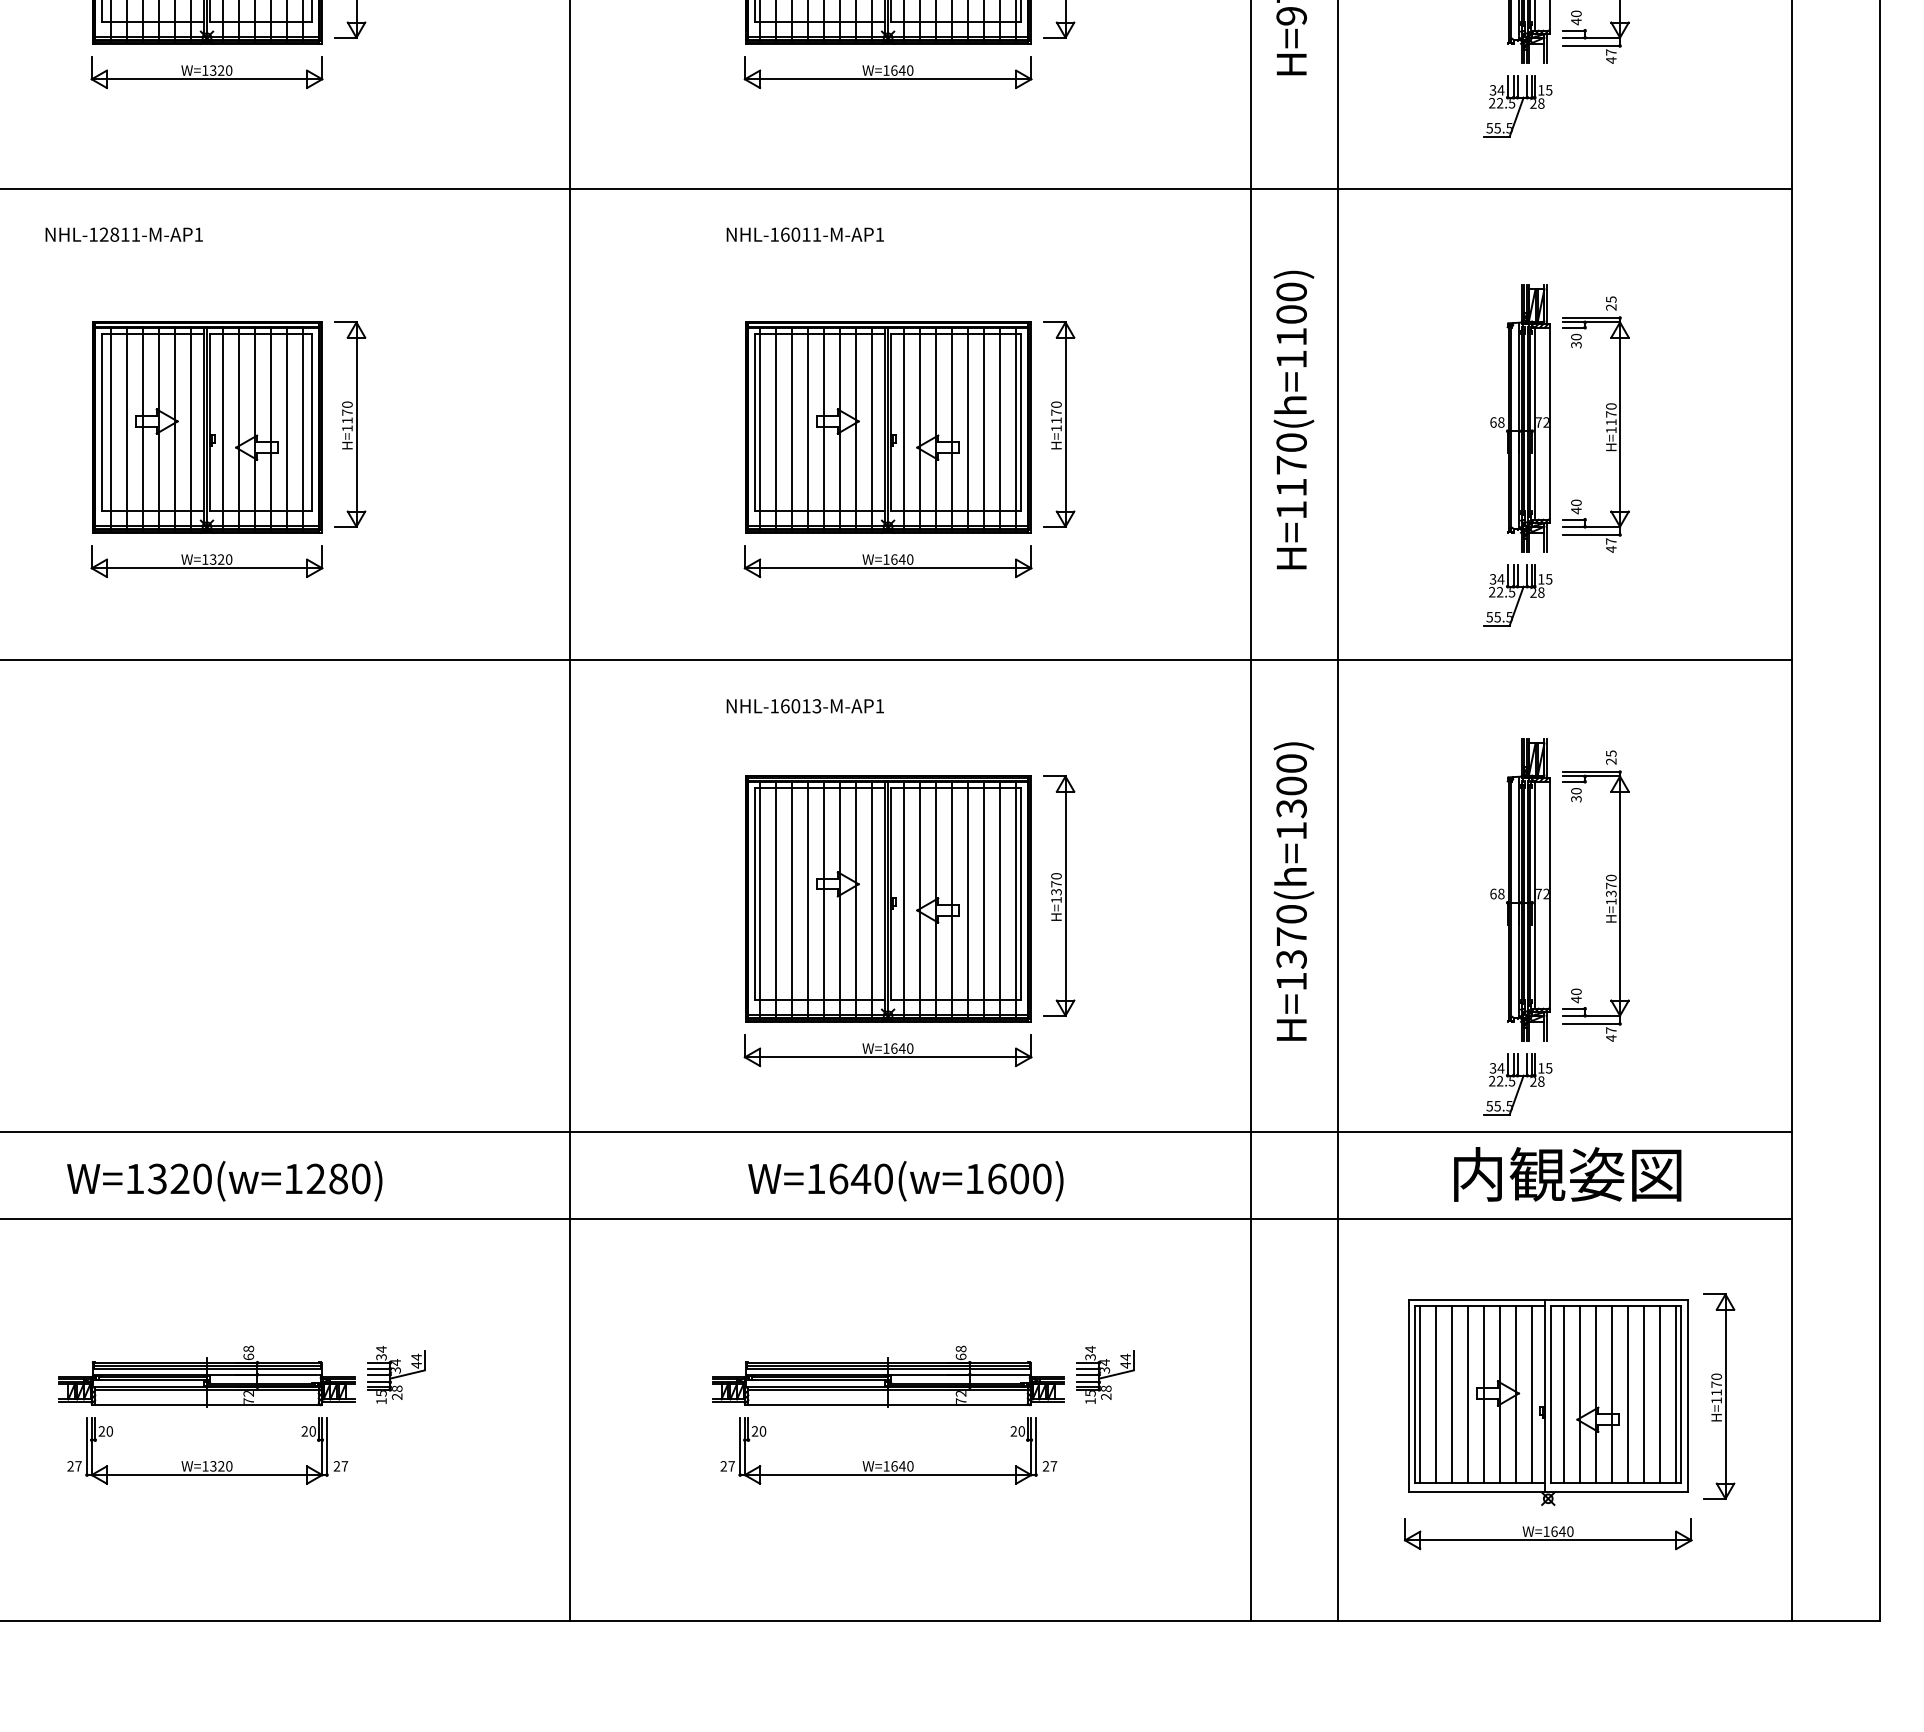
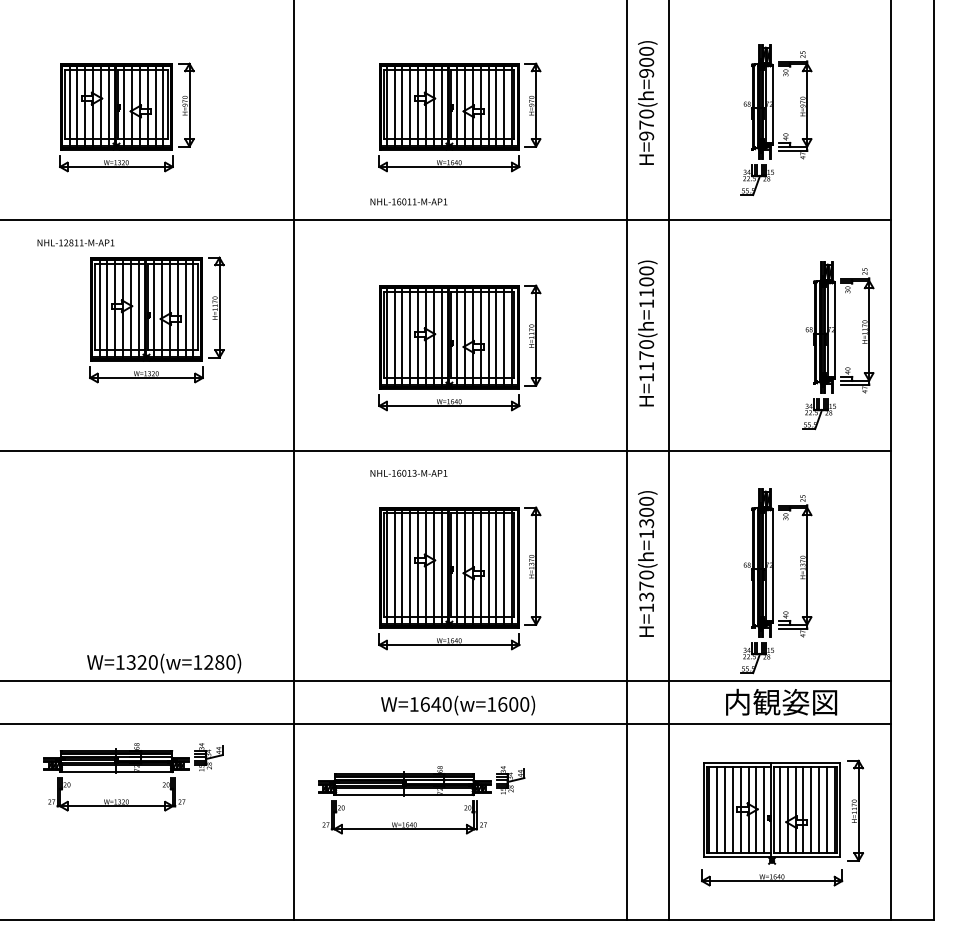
text: (804, 233) -> (408, 201), moved
part: (227, 448) -> (156, 319), moved
part: (1557, 454) -> (838, 345), moved
text: (225, 1181) -> (164, 663), moved
part: (241, 1416) -> (133, 777), moved
part: (923, 1416) -> (421, 800), moved

